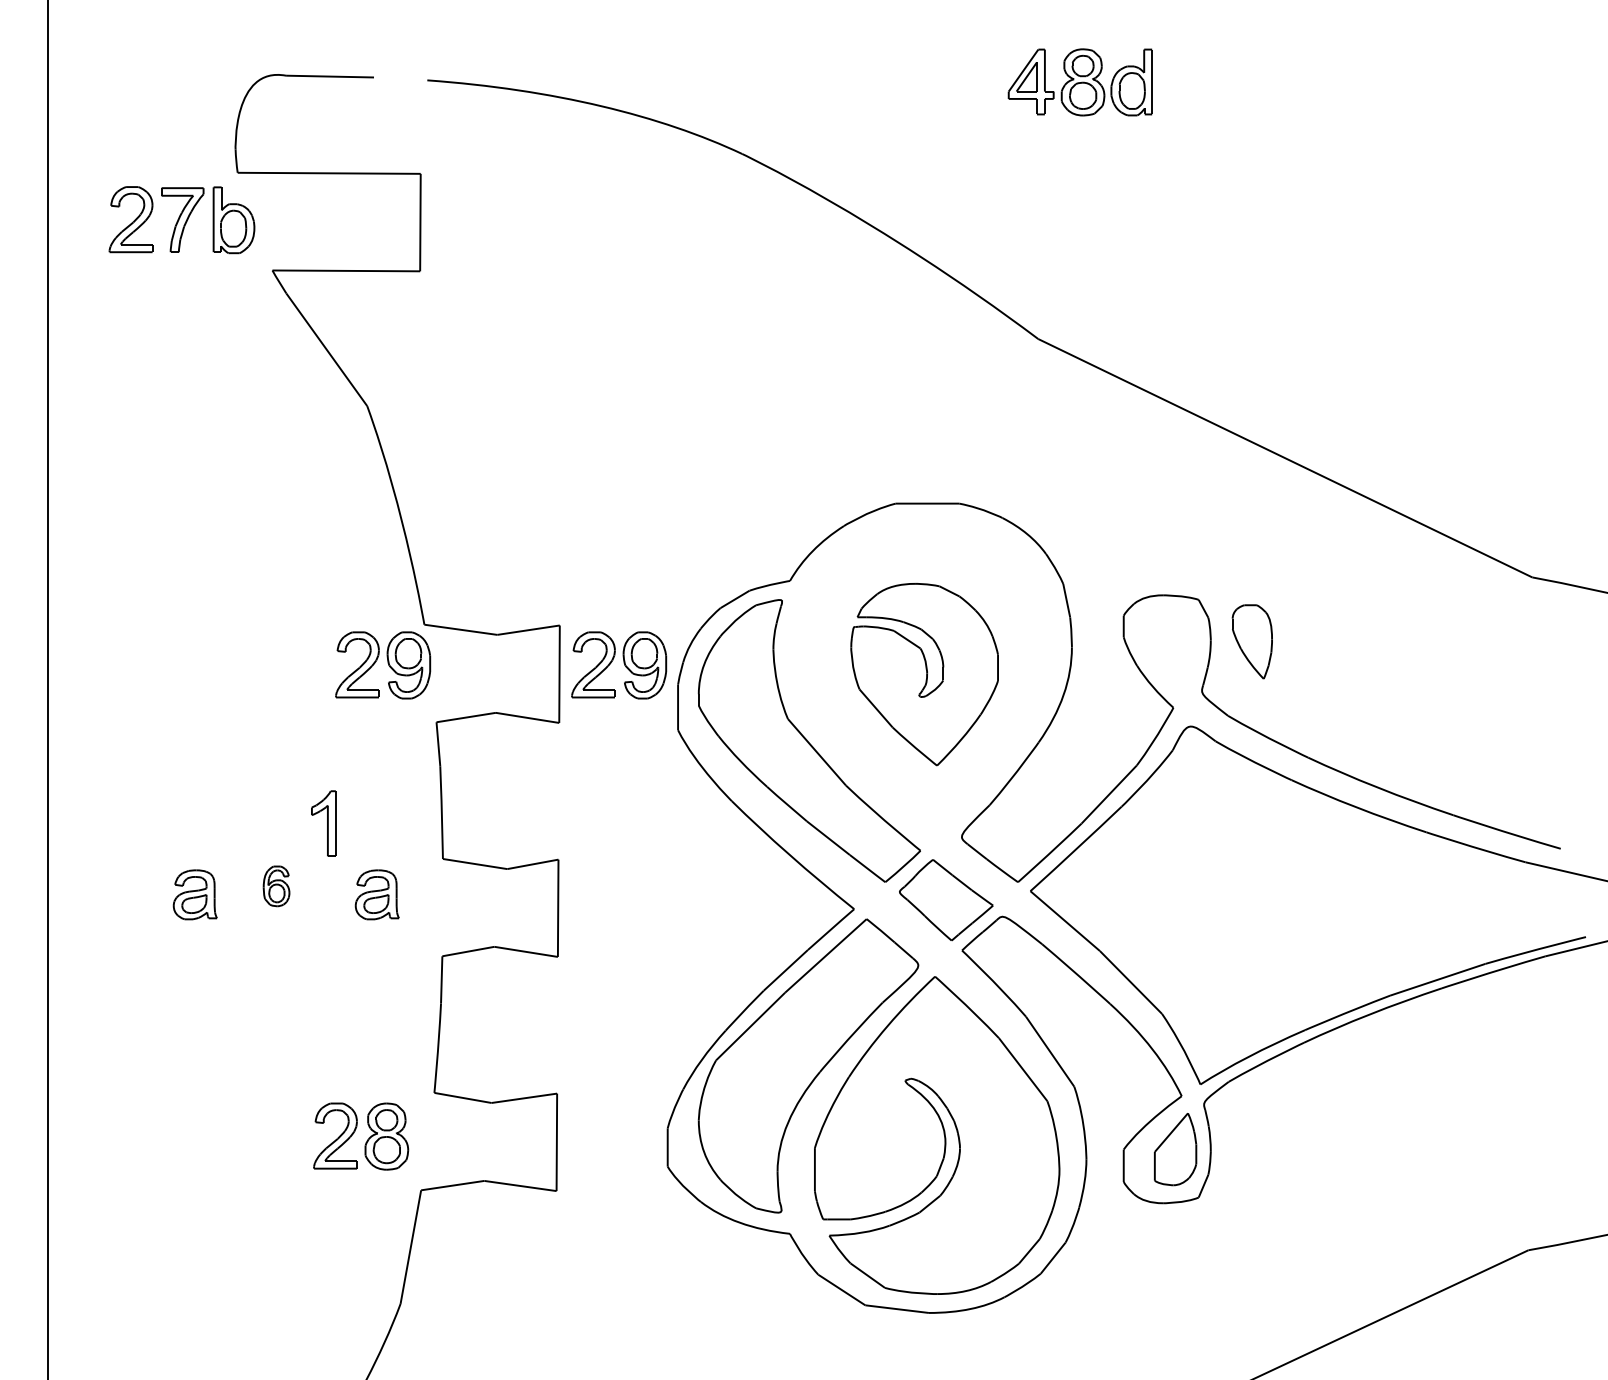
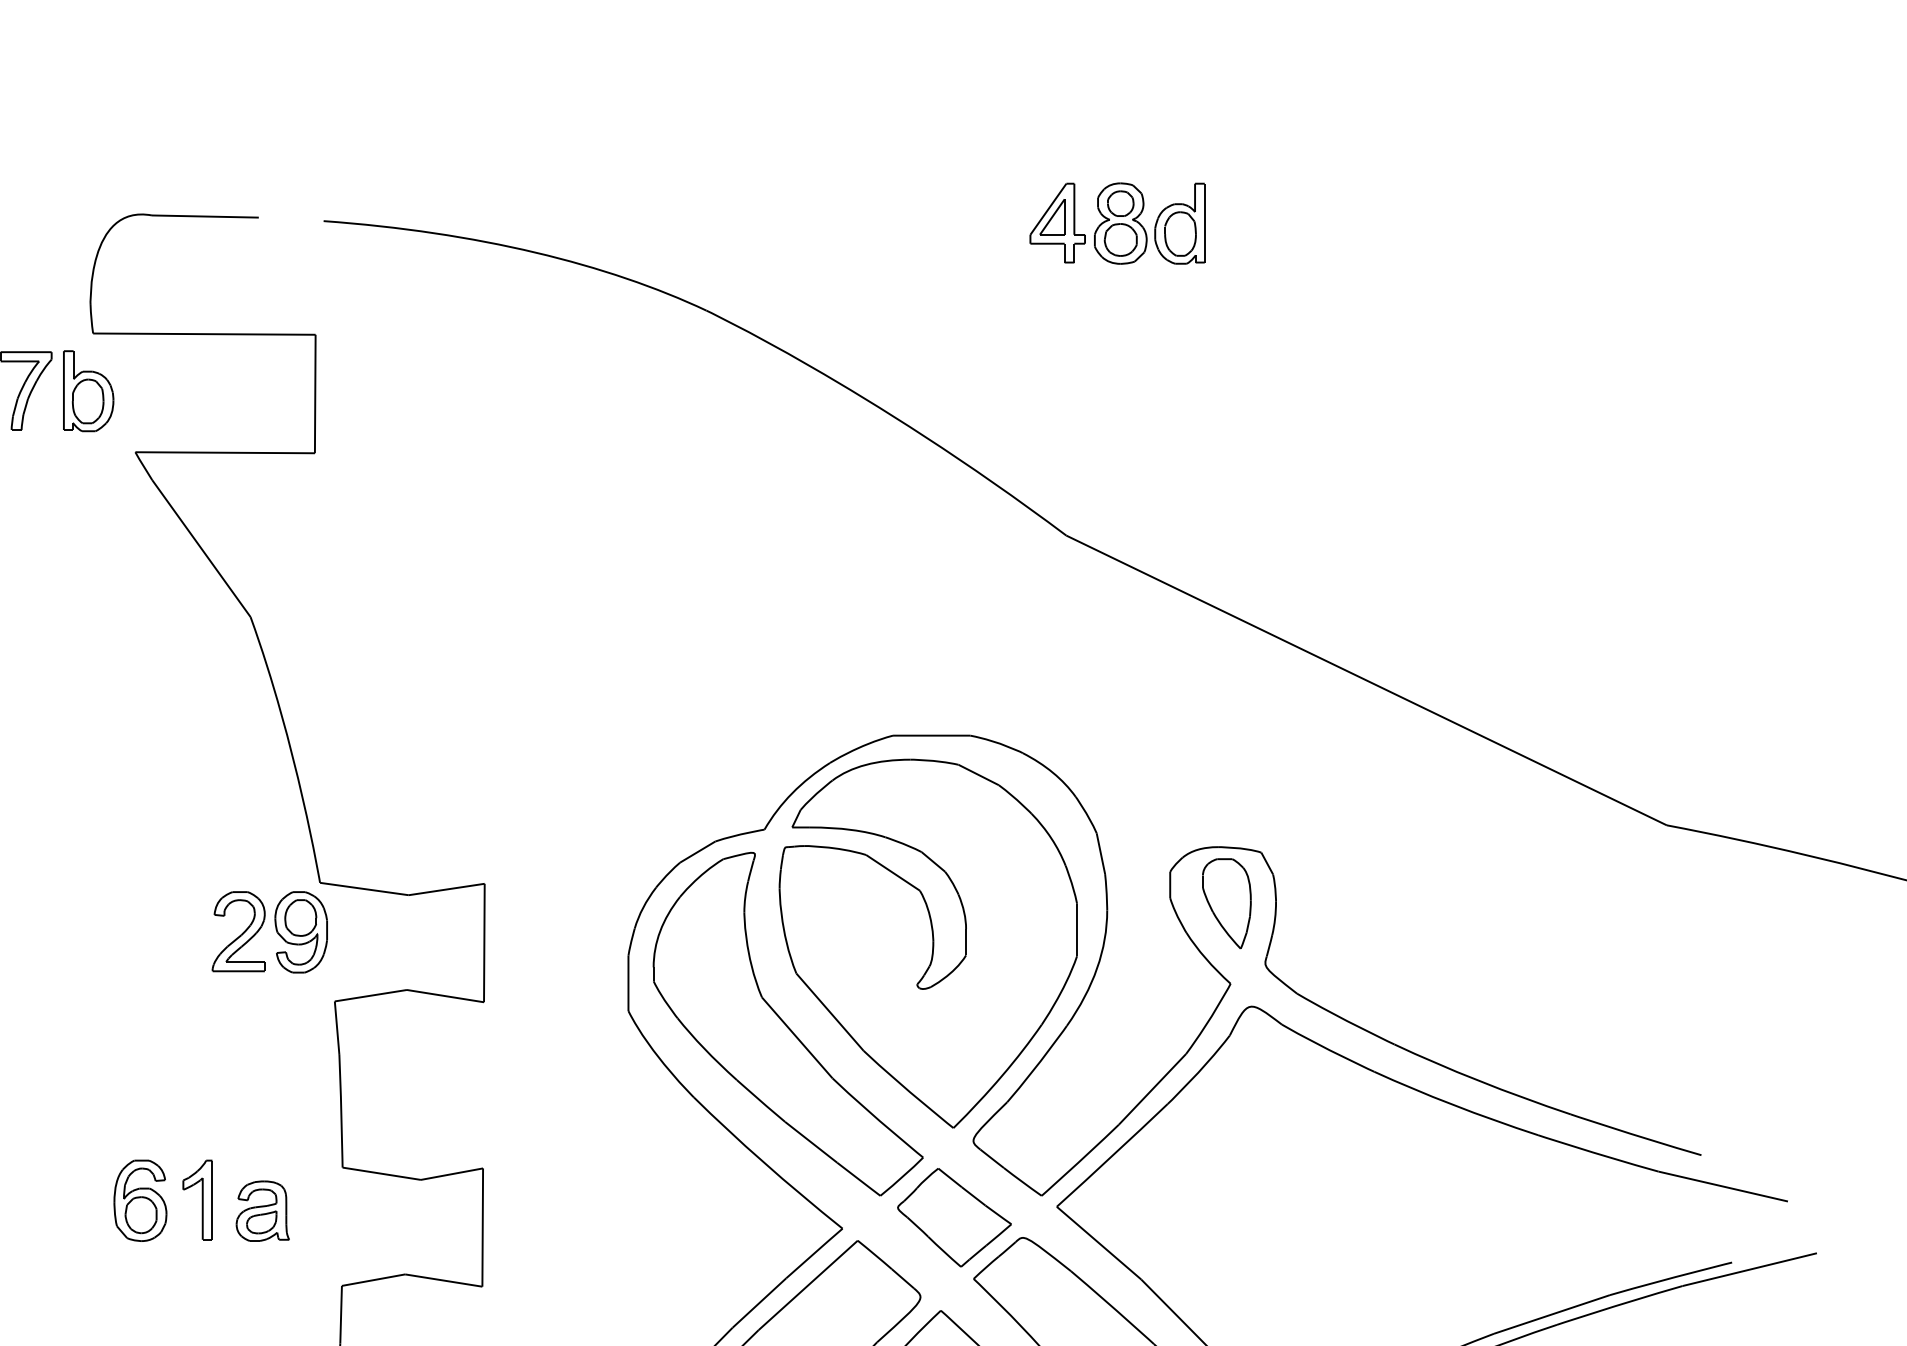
part: (1251, 641) -> (1225, 903), moved
part: (619, 665) -> (557, 932), removed
part: (924, 674) -> (928, 943), size x1.67
part: (323, 823) -> (197, 1199), moved
part: (276, 886) -> (140, 1201), size x1.67
part: (194, 894) -> (40, 1210), removed

